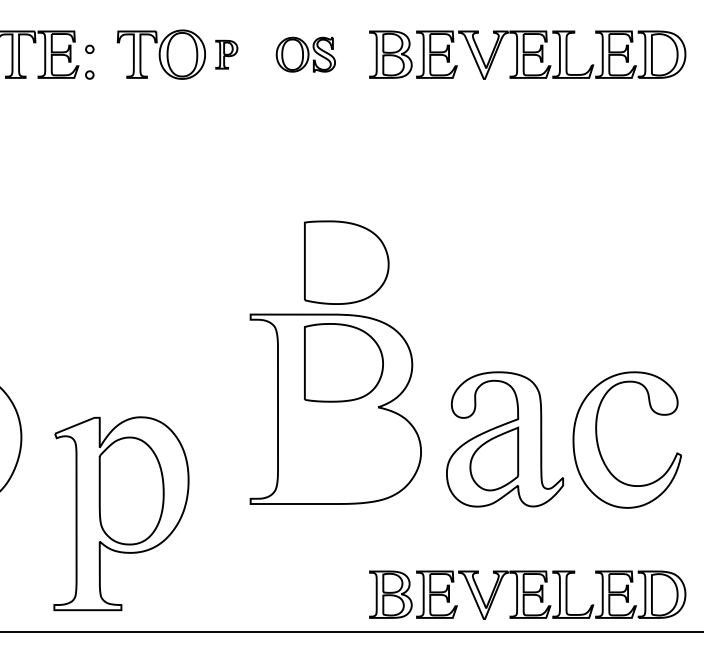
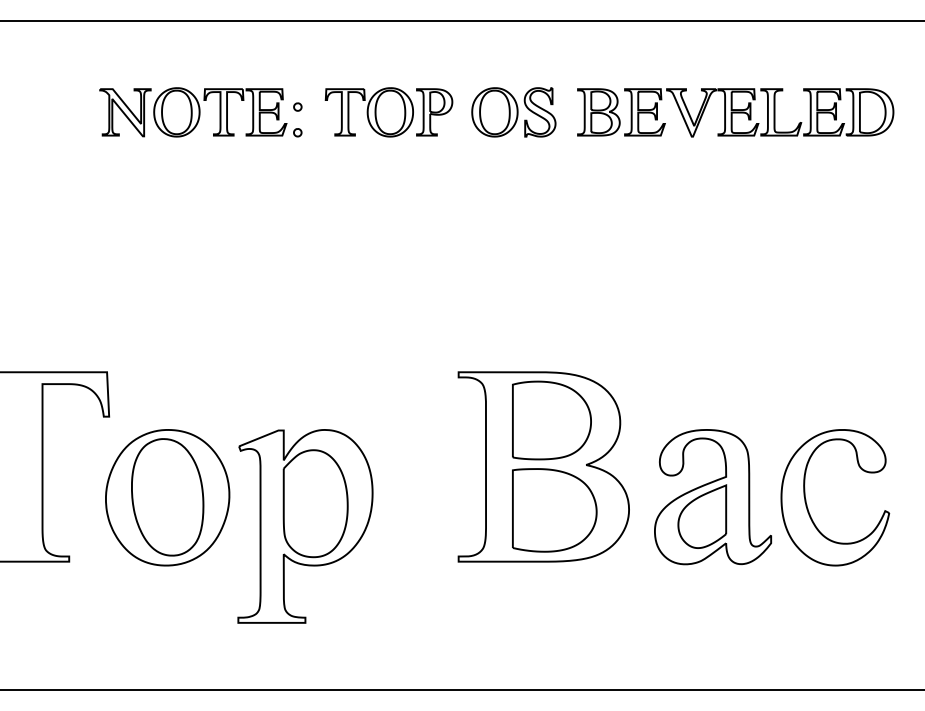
part: (226, 54) -> (434, 112), size x1.67
part: (305, 54) -> (513, 112), size x1.43
part: (346, 262) -> (554, 510), moved
part: (121, 513) -> (305, 526), moved
part: (527, 594) -> (735, 652), removed

